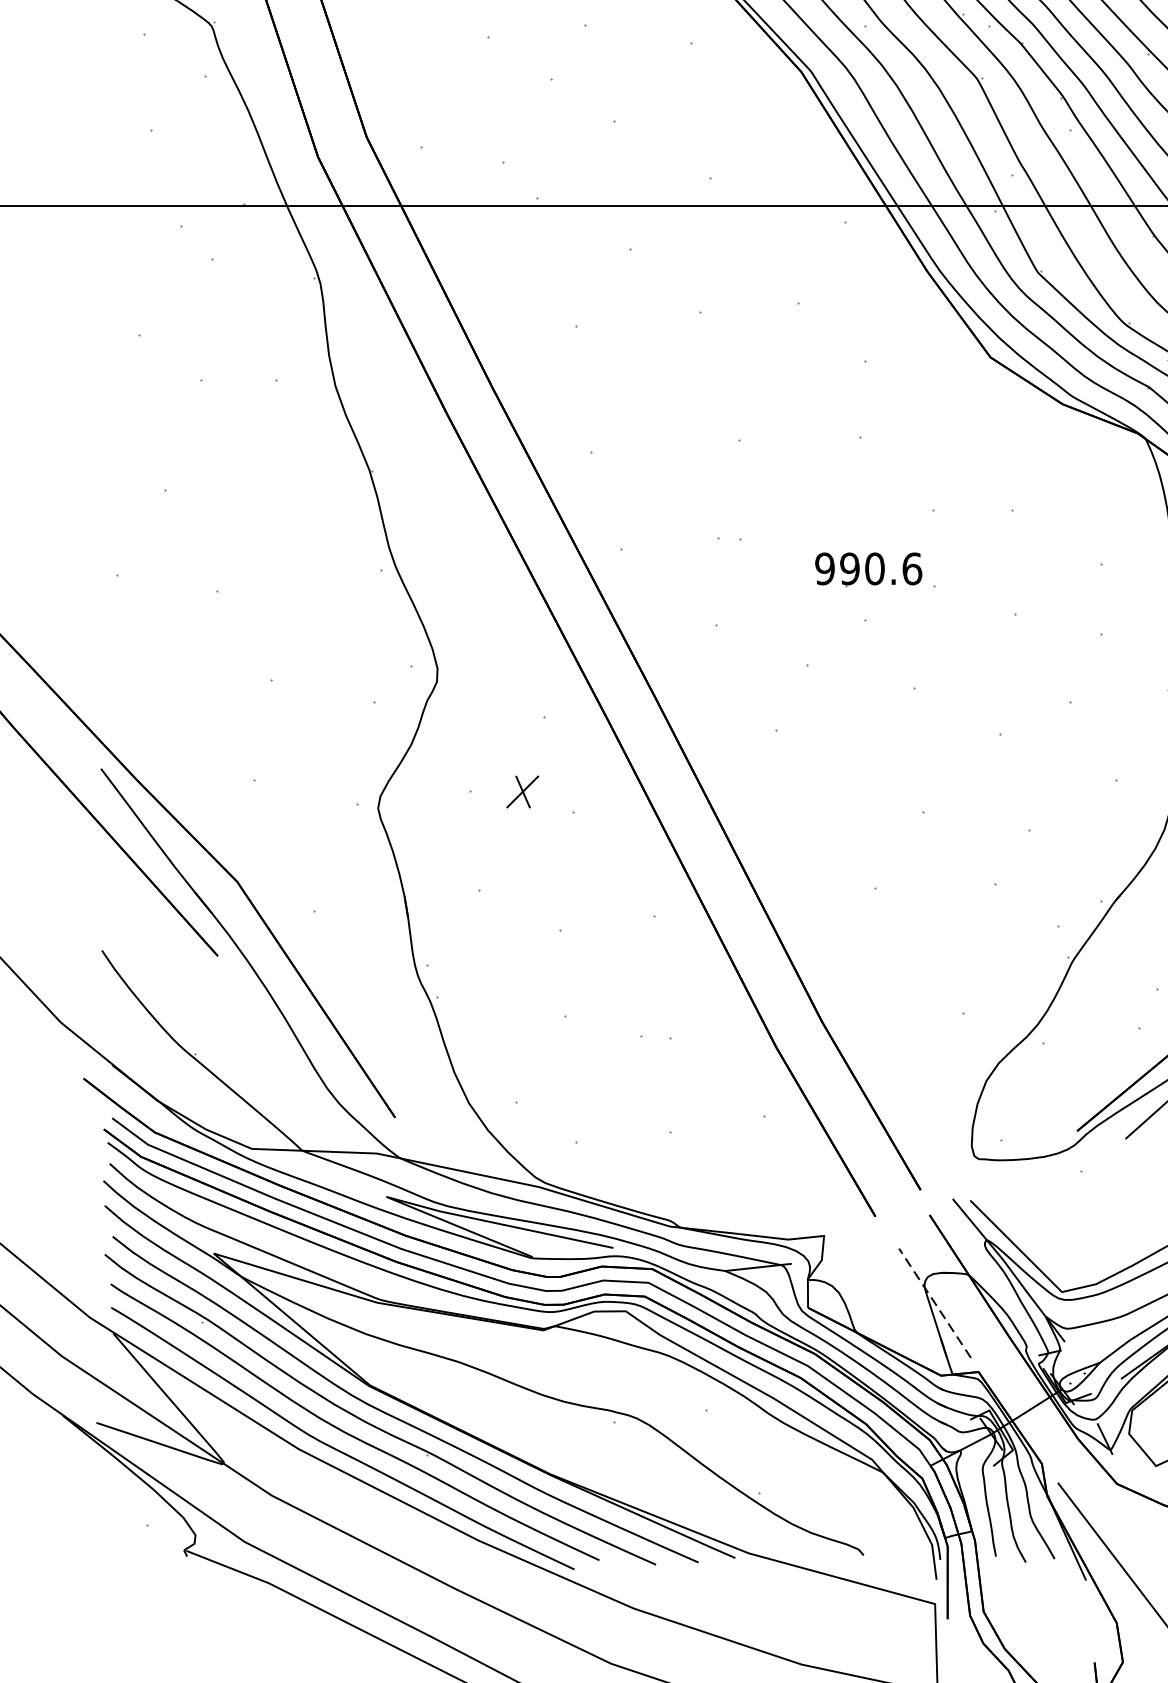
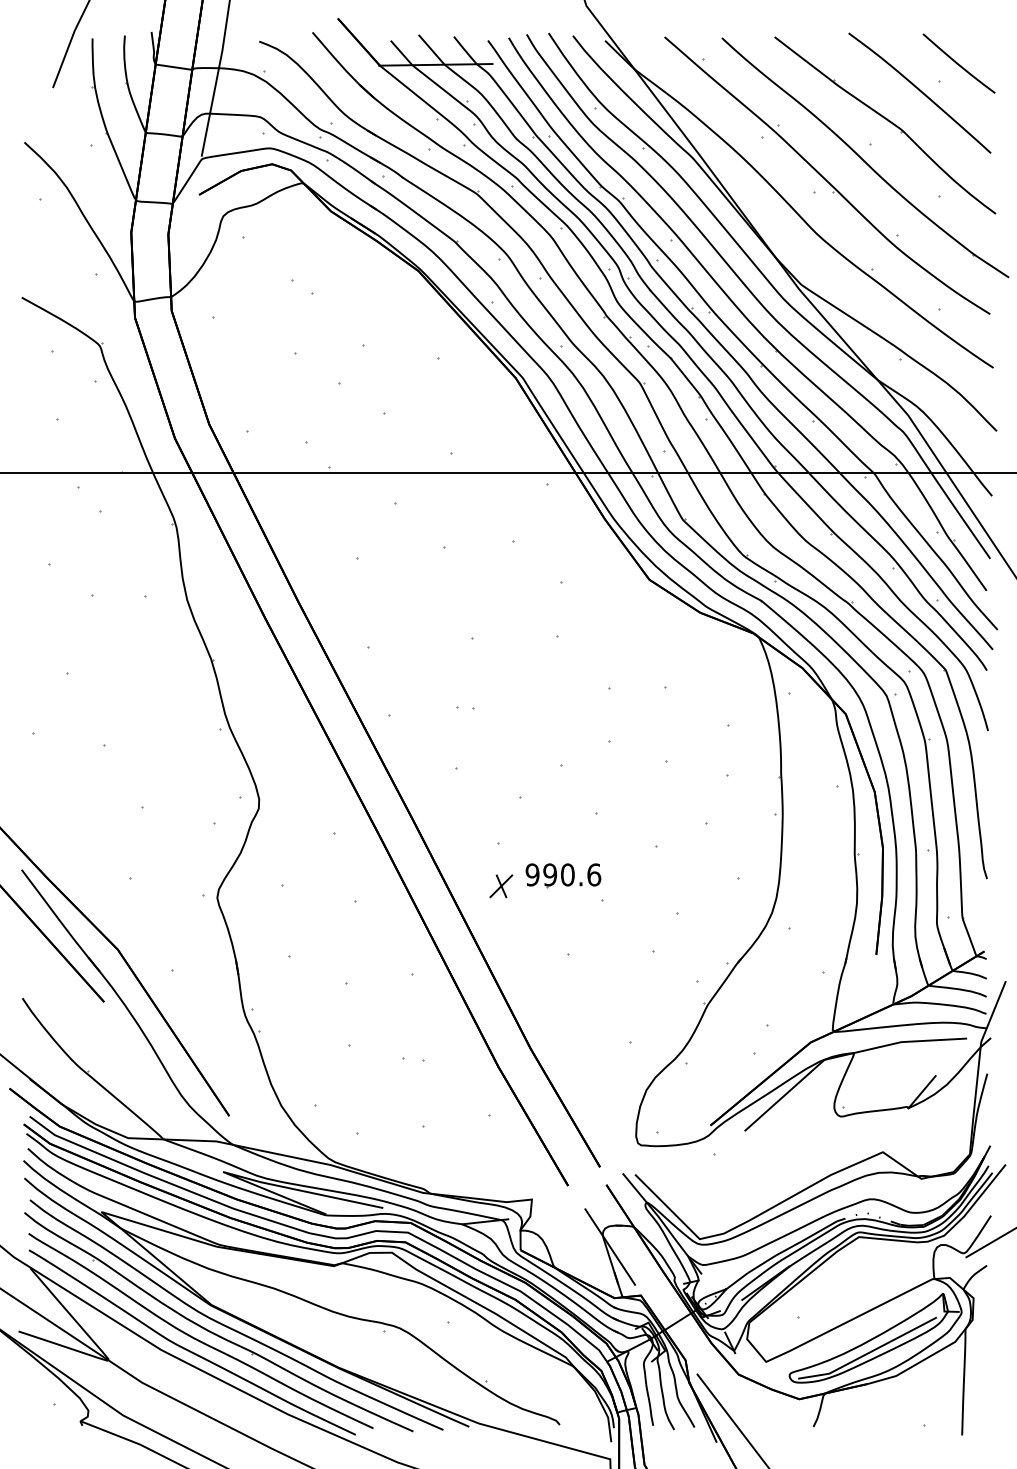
part: (868, 569) -> (563, 875), moved
part: (522, 792) -> (501, 886), moved
line: (934, 1302) -> (609, 1246), dashed -> solid

